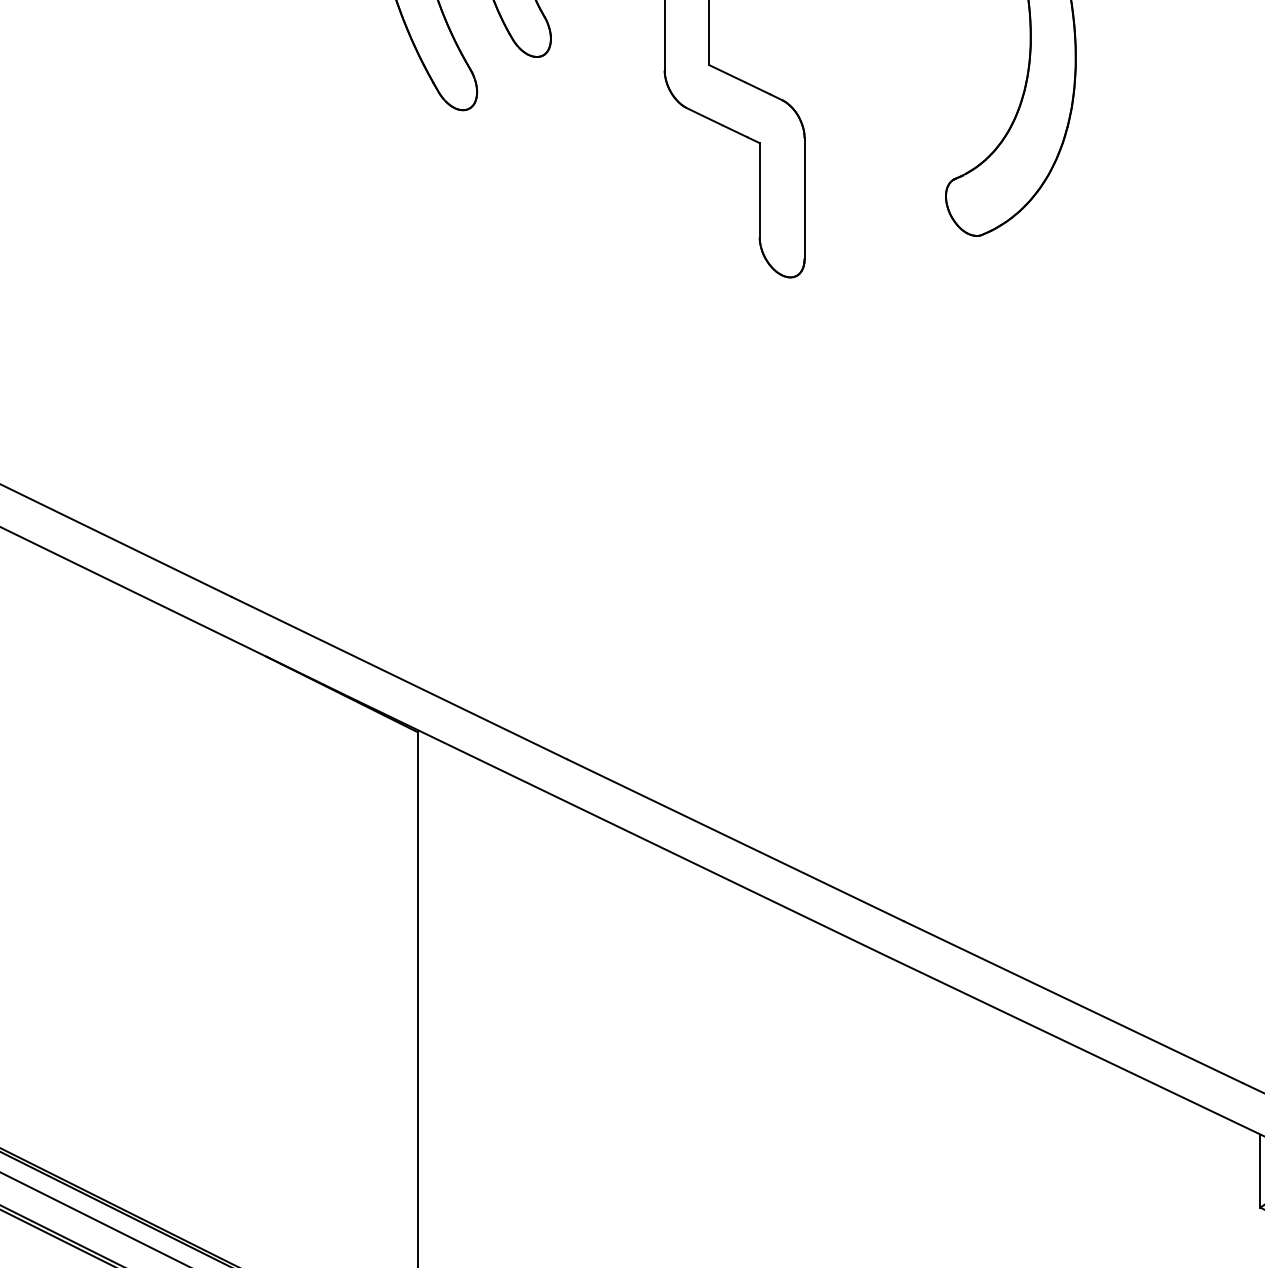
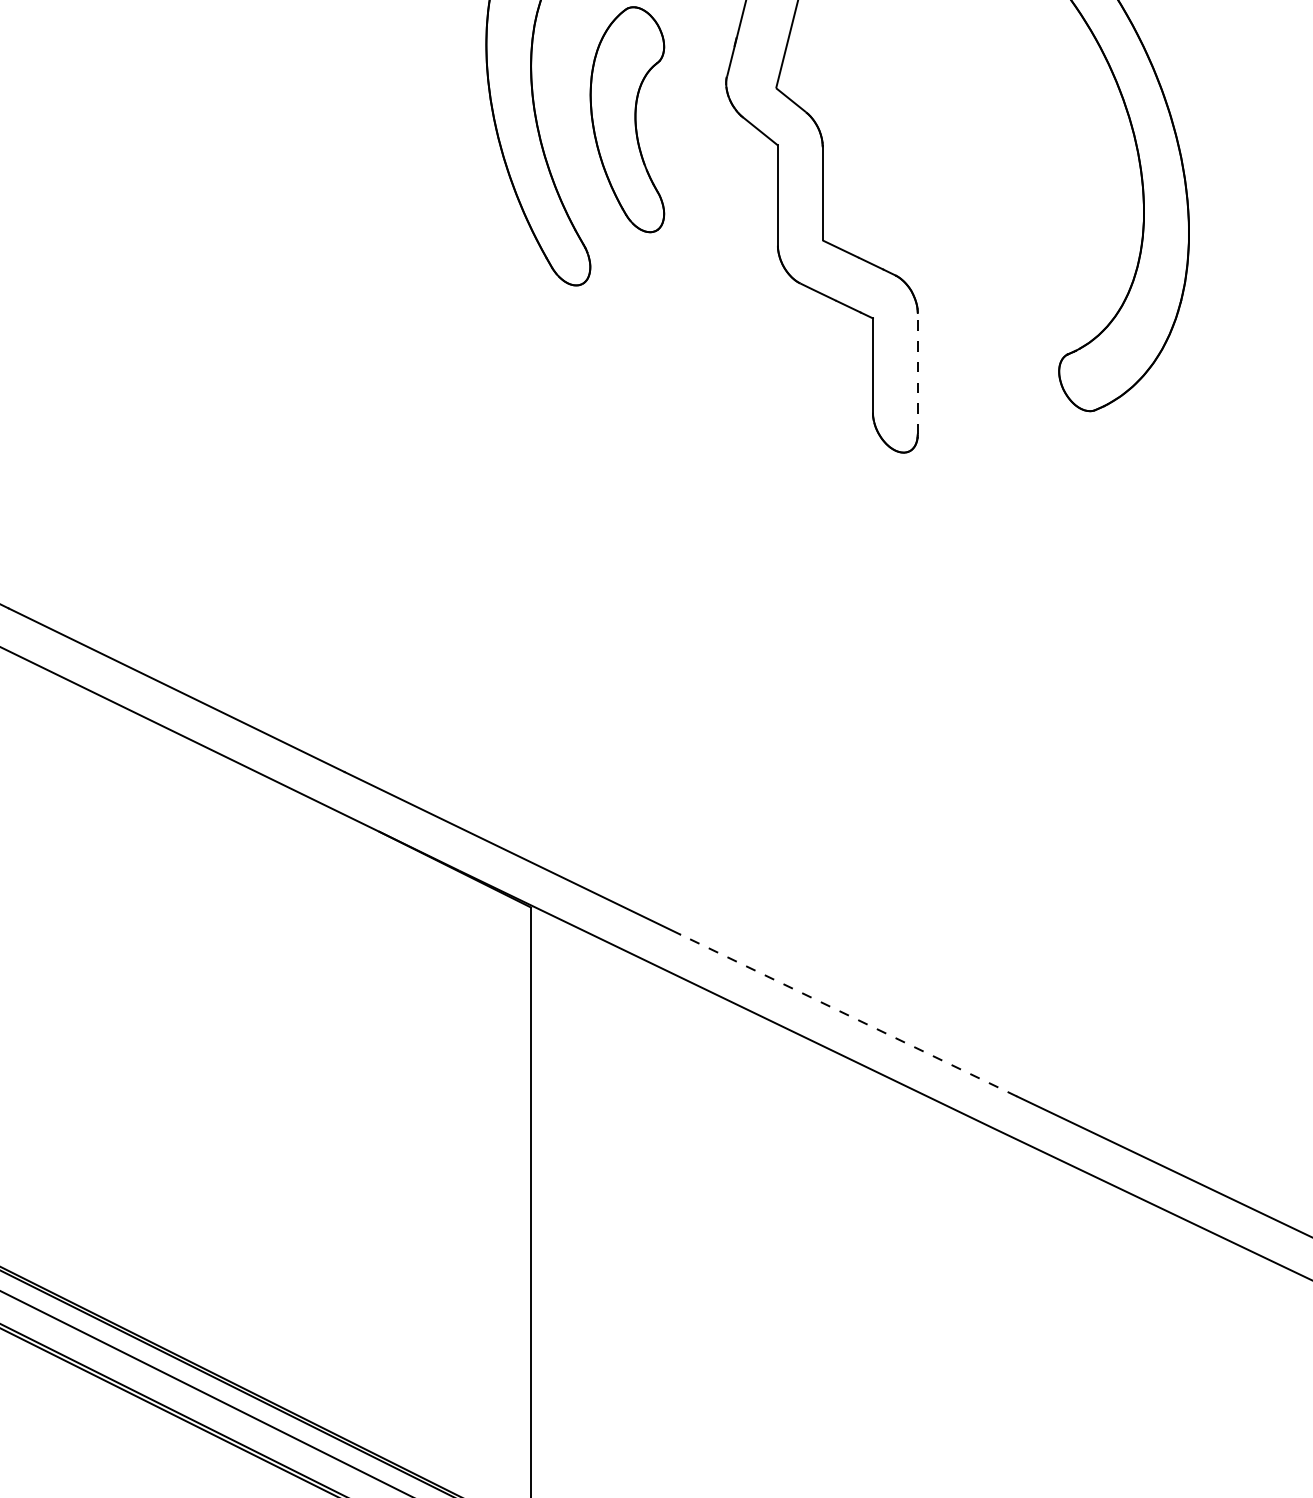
line: (804, 198) -> (917, 373), solid -> dashed
line: (735, 840) -> (848, 1015), solid -> dashed

